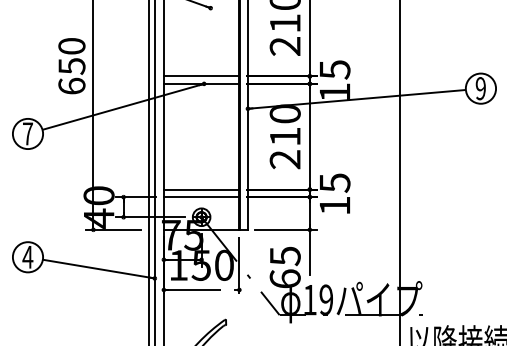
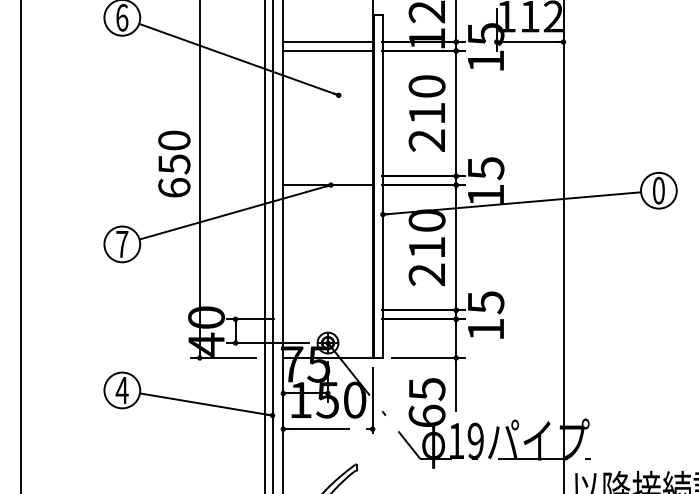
line: (201, 76) -> (327, 176), removed
text: (480, 88) -> (658, 190), 9 -> 0
line: (201, 189) -> (327, 310), removed
line: (201, 197) -> (327, 319), removed

